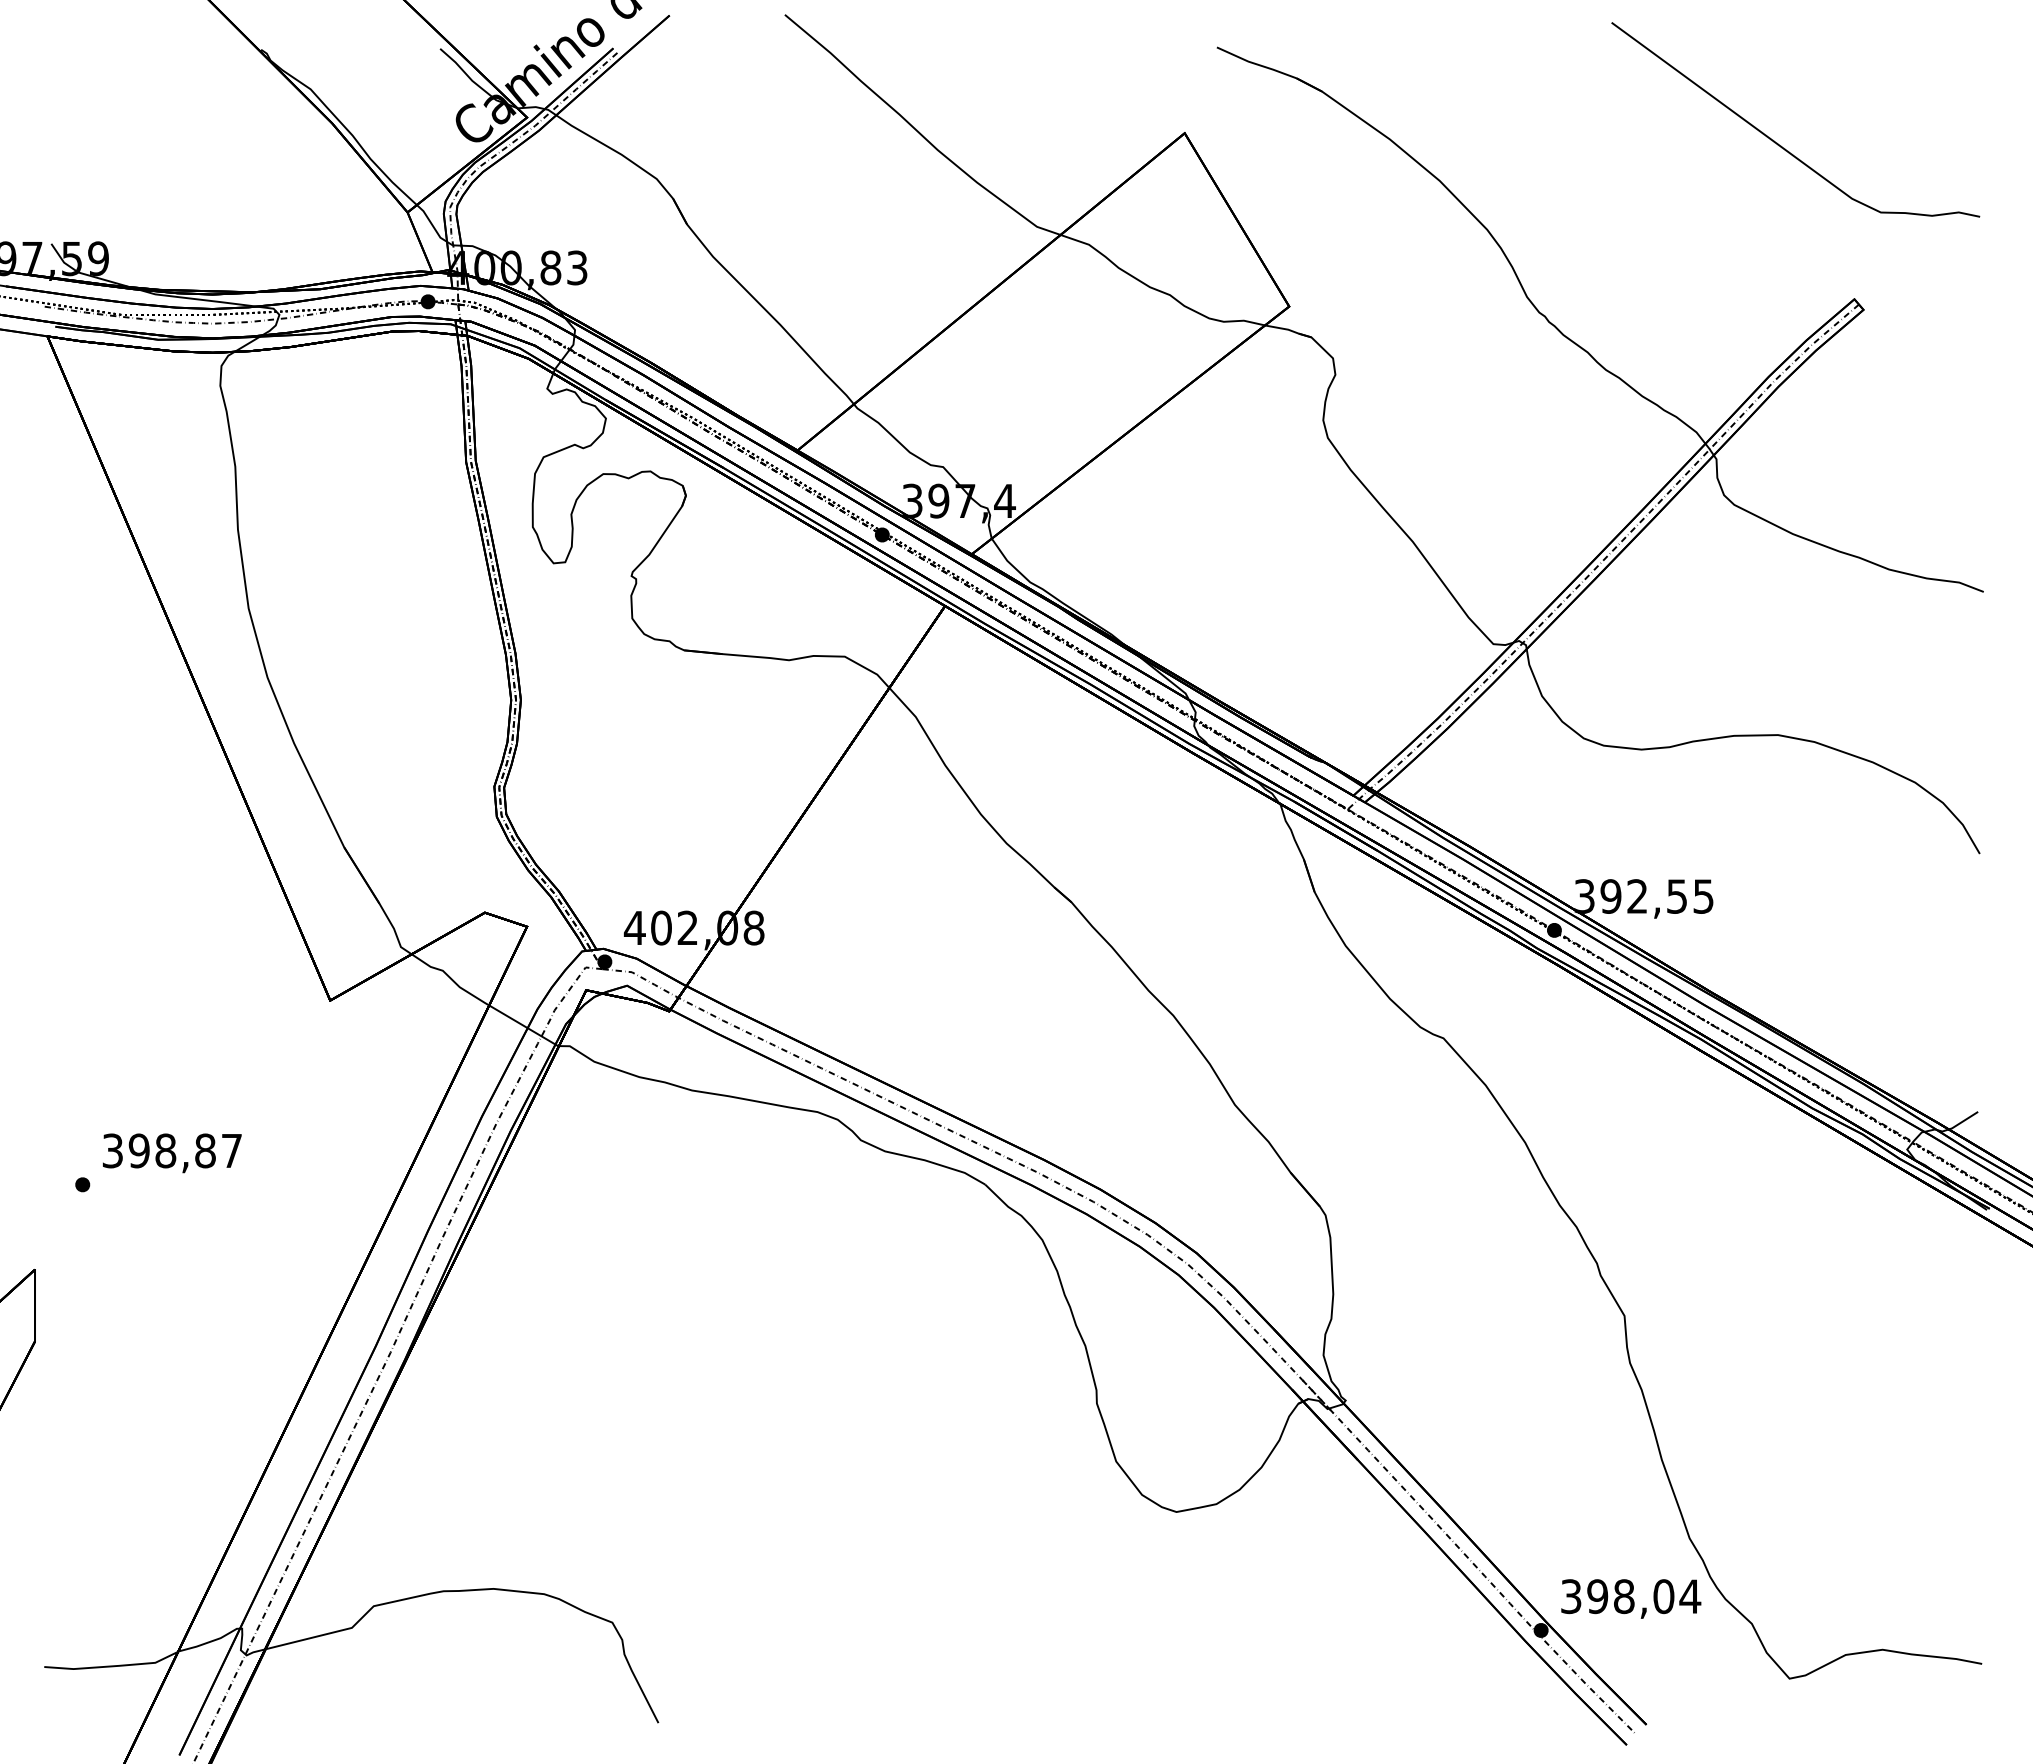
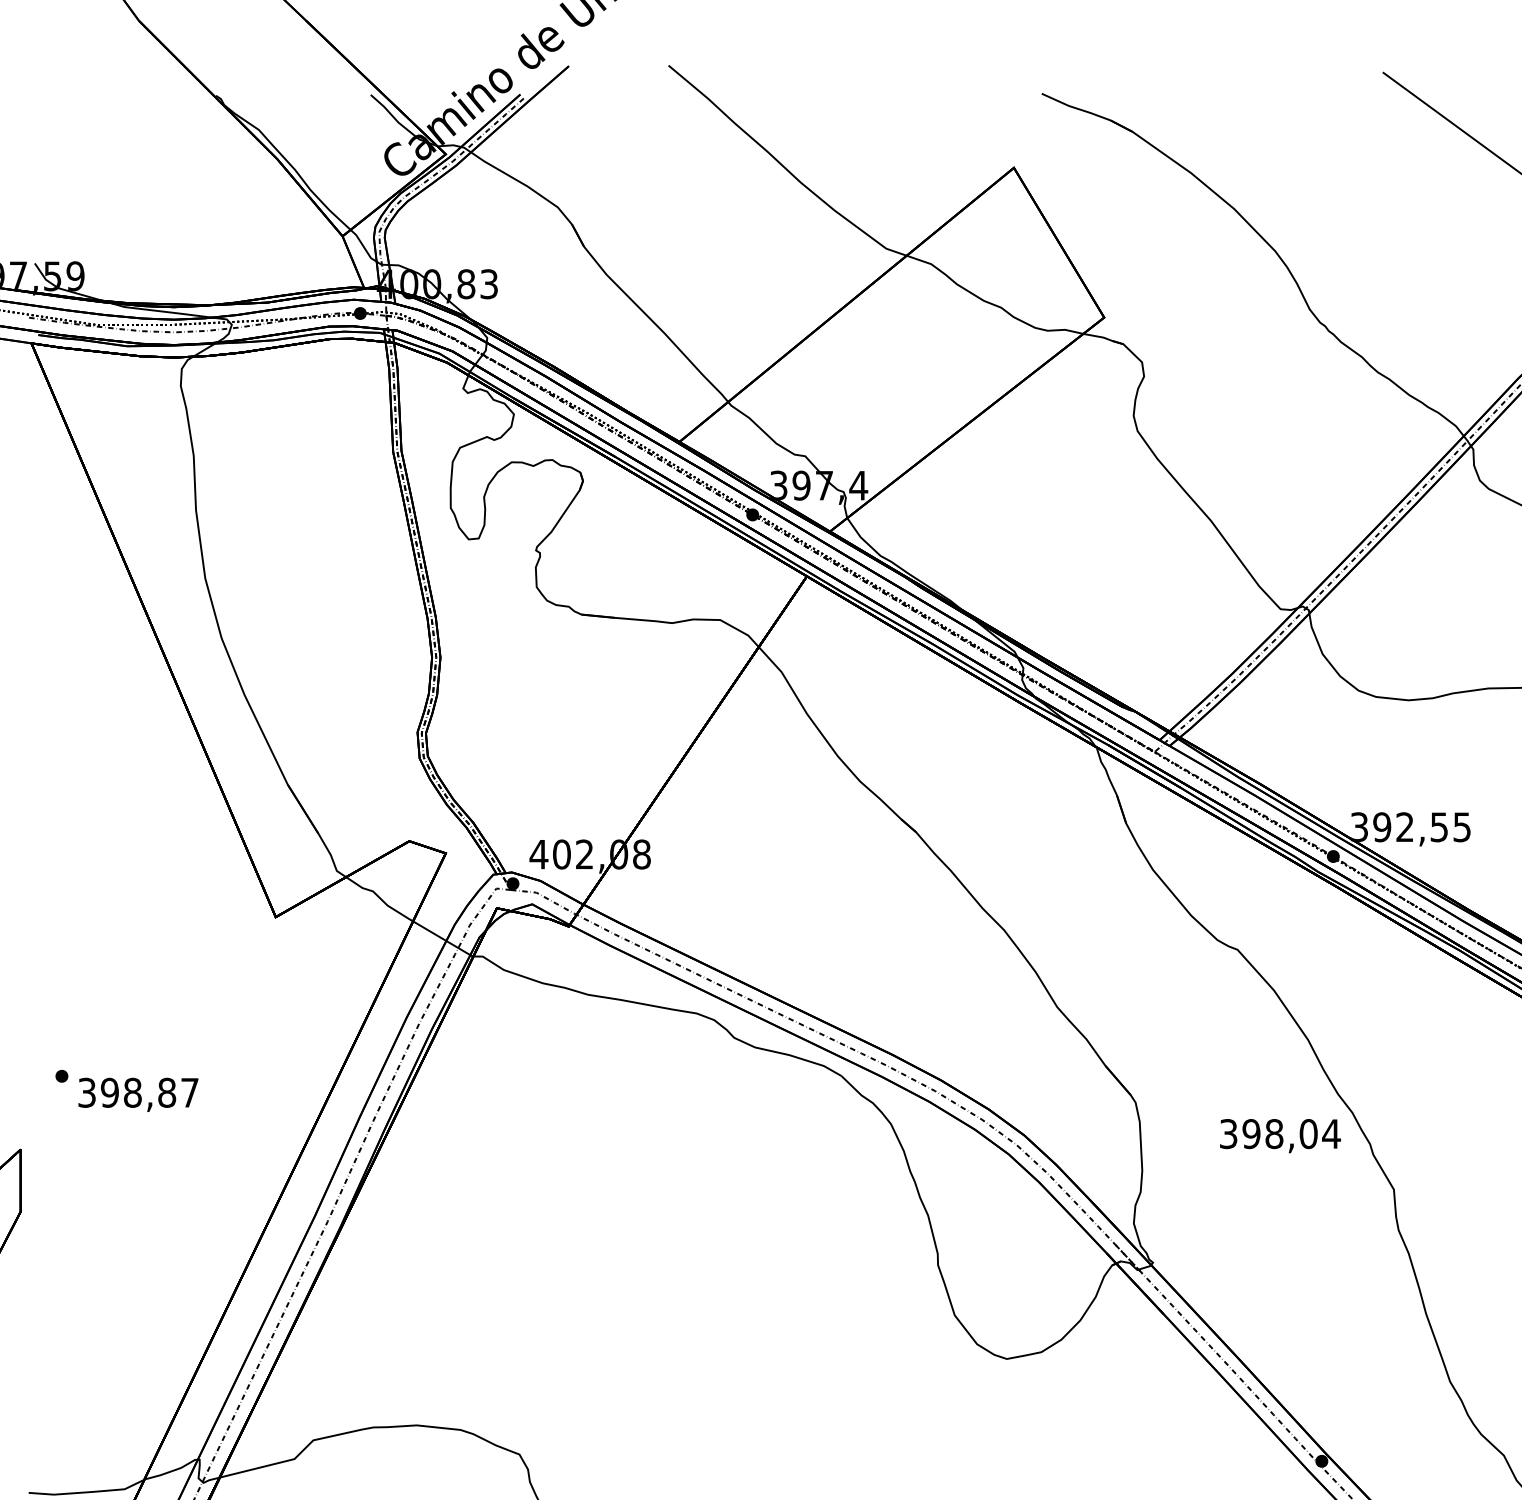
text: (172, 1153) -> (138, 1095), moved
text: (1631, 1598) -> (1280, 1135), moved

